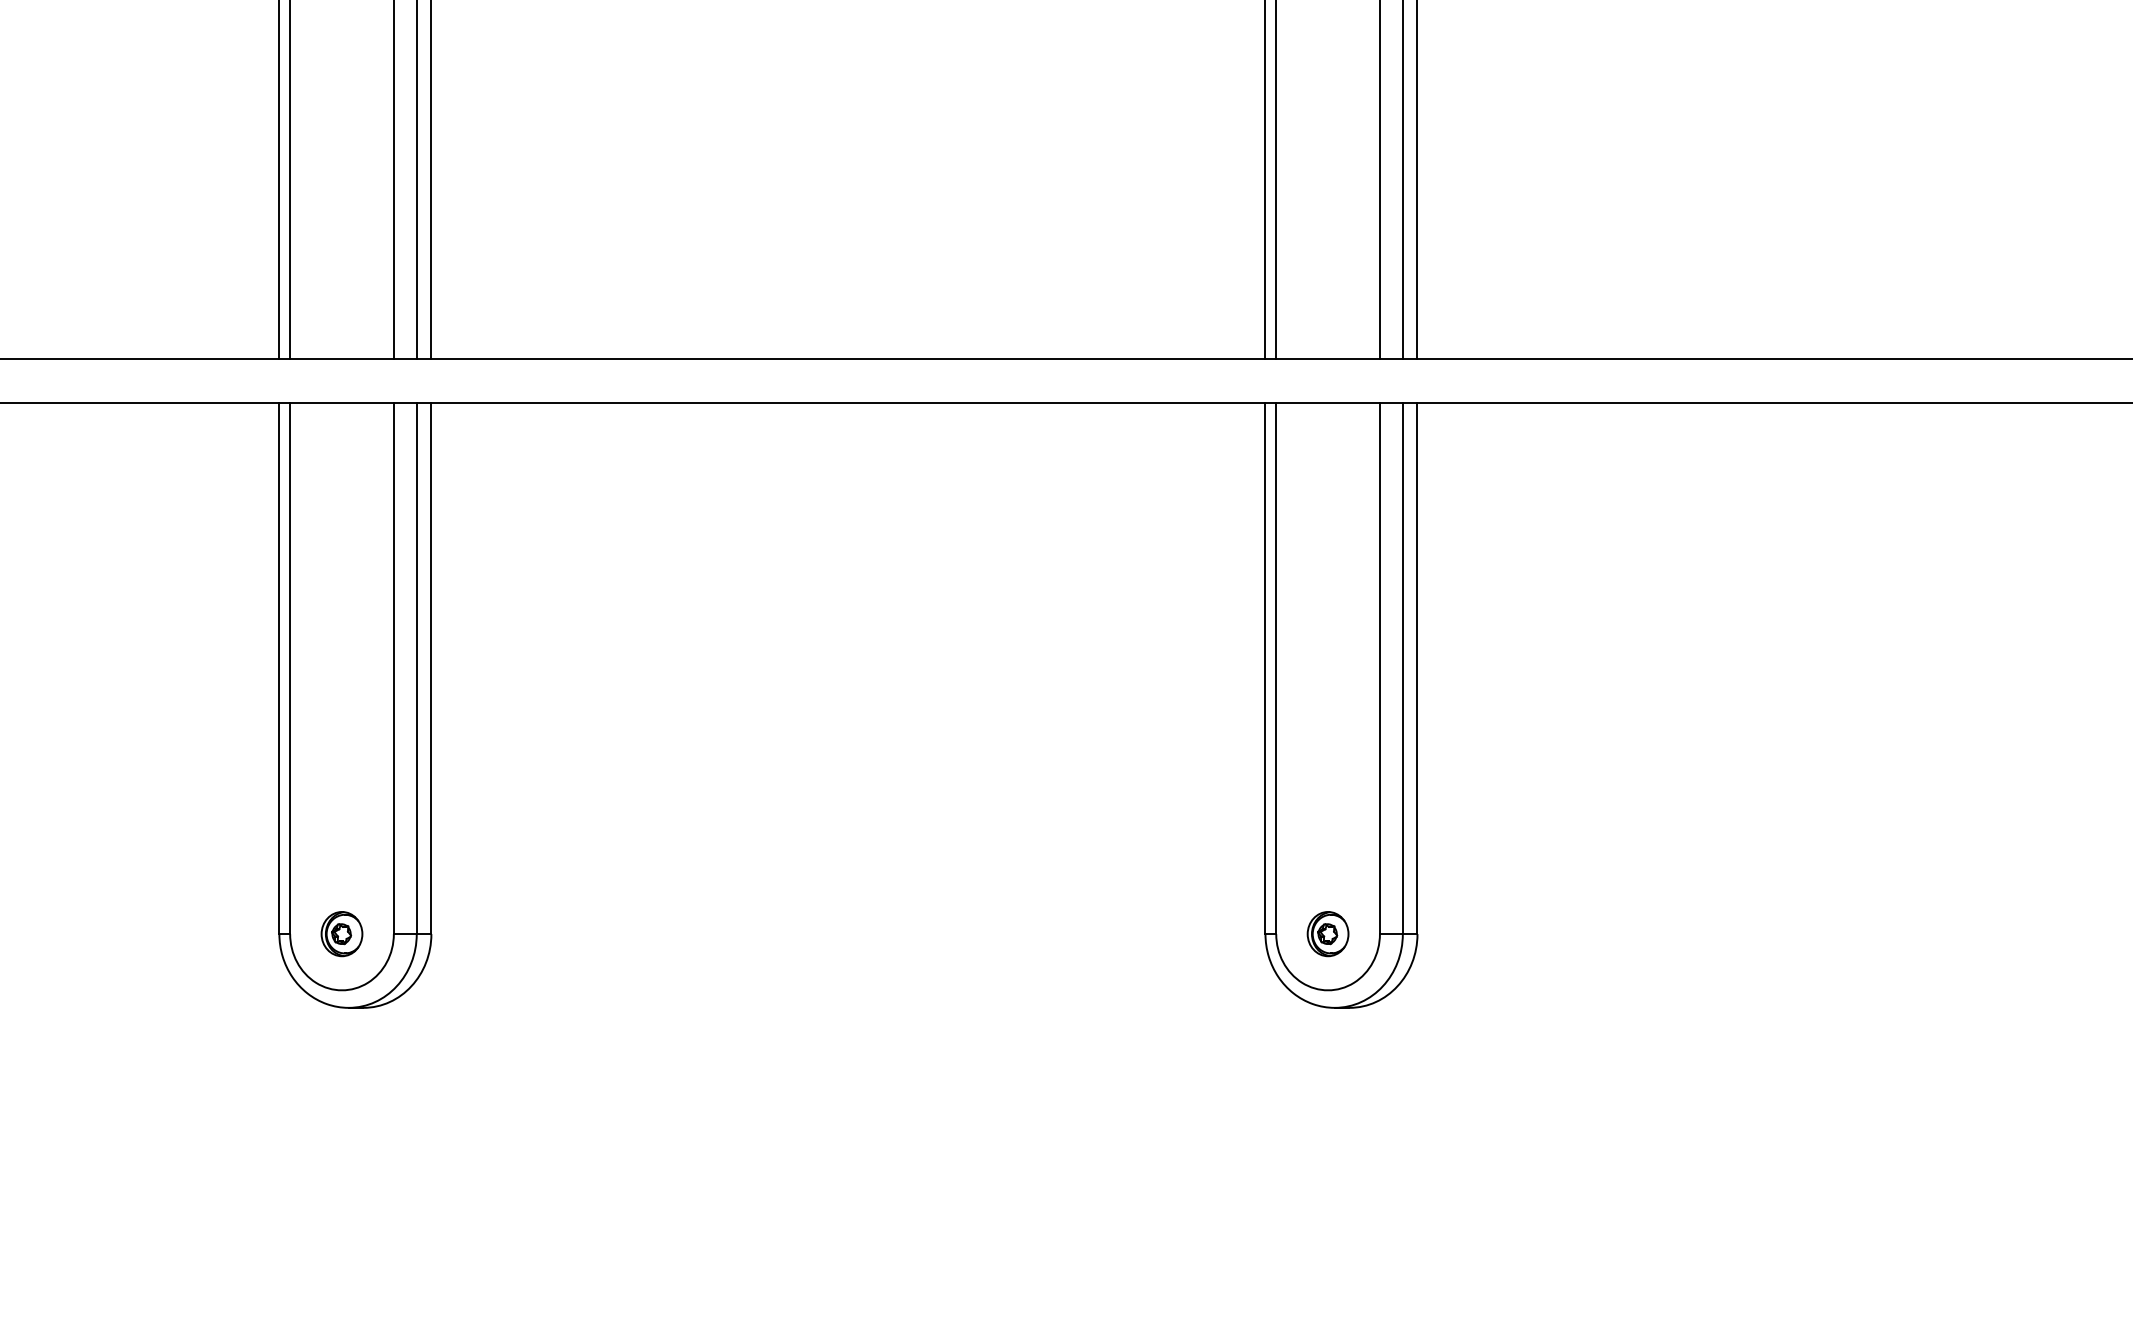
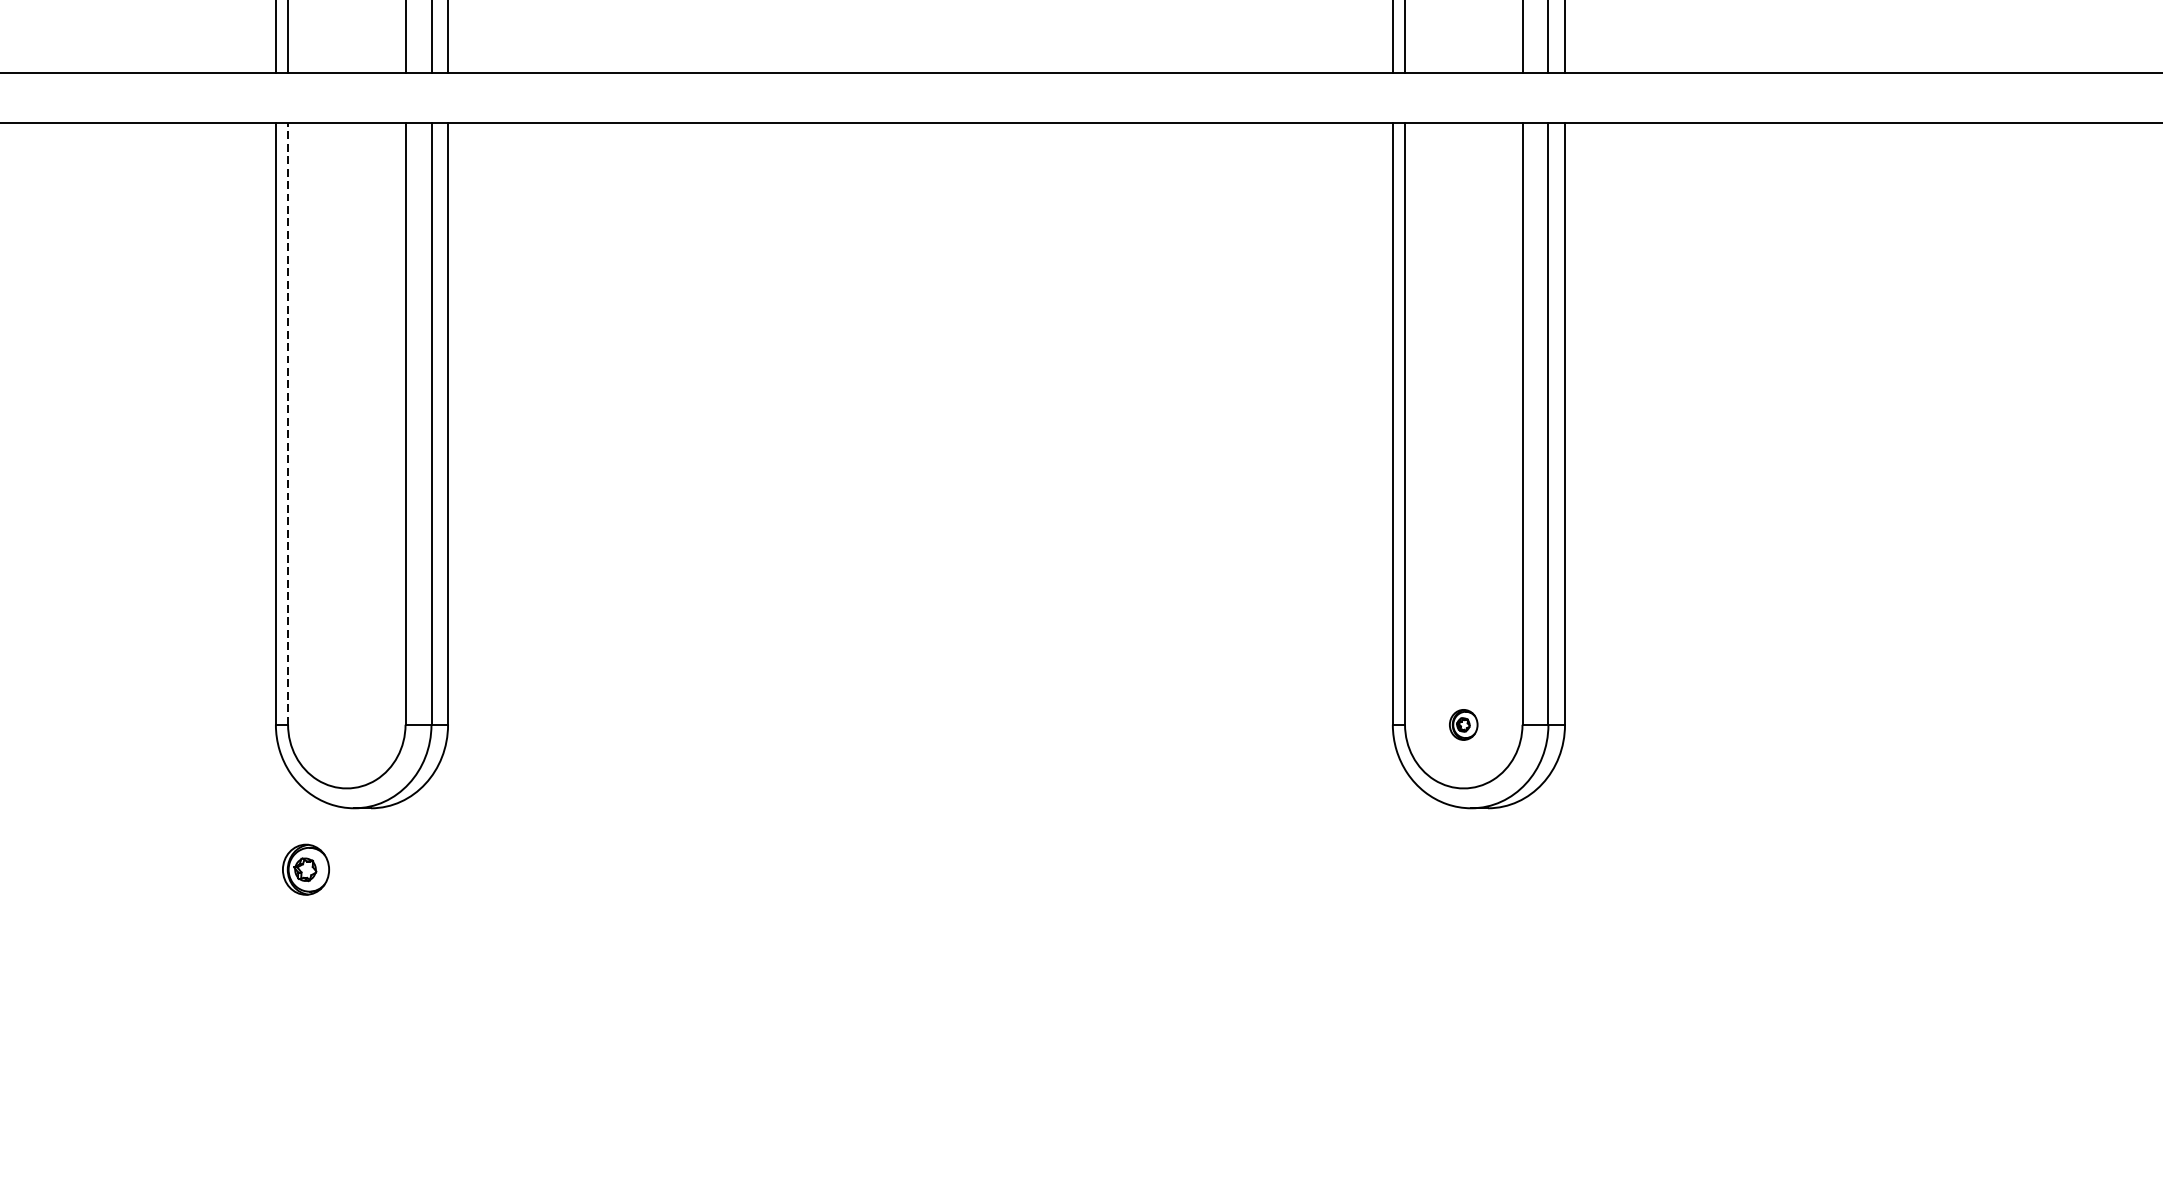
line: (290, 668) -> (288, 423), solid -> dashed
part: (341, 934) -> (305, 870), moved
part: (1327, 934) -> (1463, 725), size x0.6

